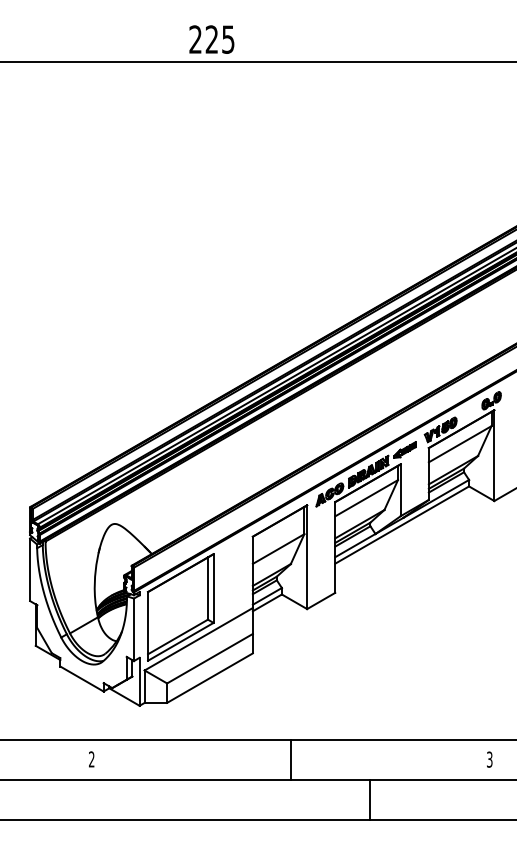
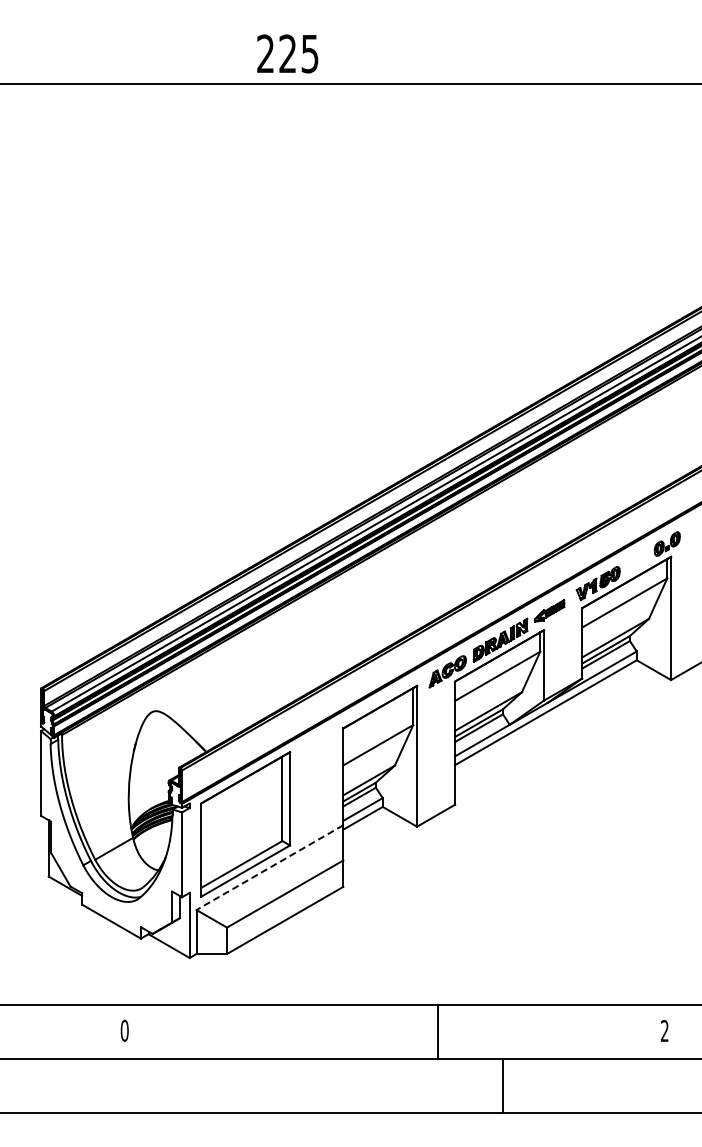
line: (198, 639) -> (269, 867), solid -> dashed
text: (91, 759) -> (124, 1030), 2 -> 0
line: (290, 760) -> (437, 1031), moved
text: (489, 760) -> (664, 1031), 3 -> 2

